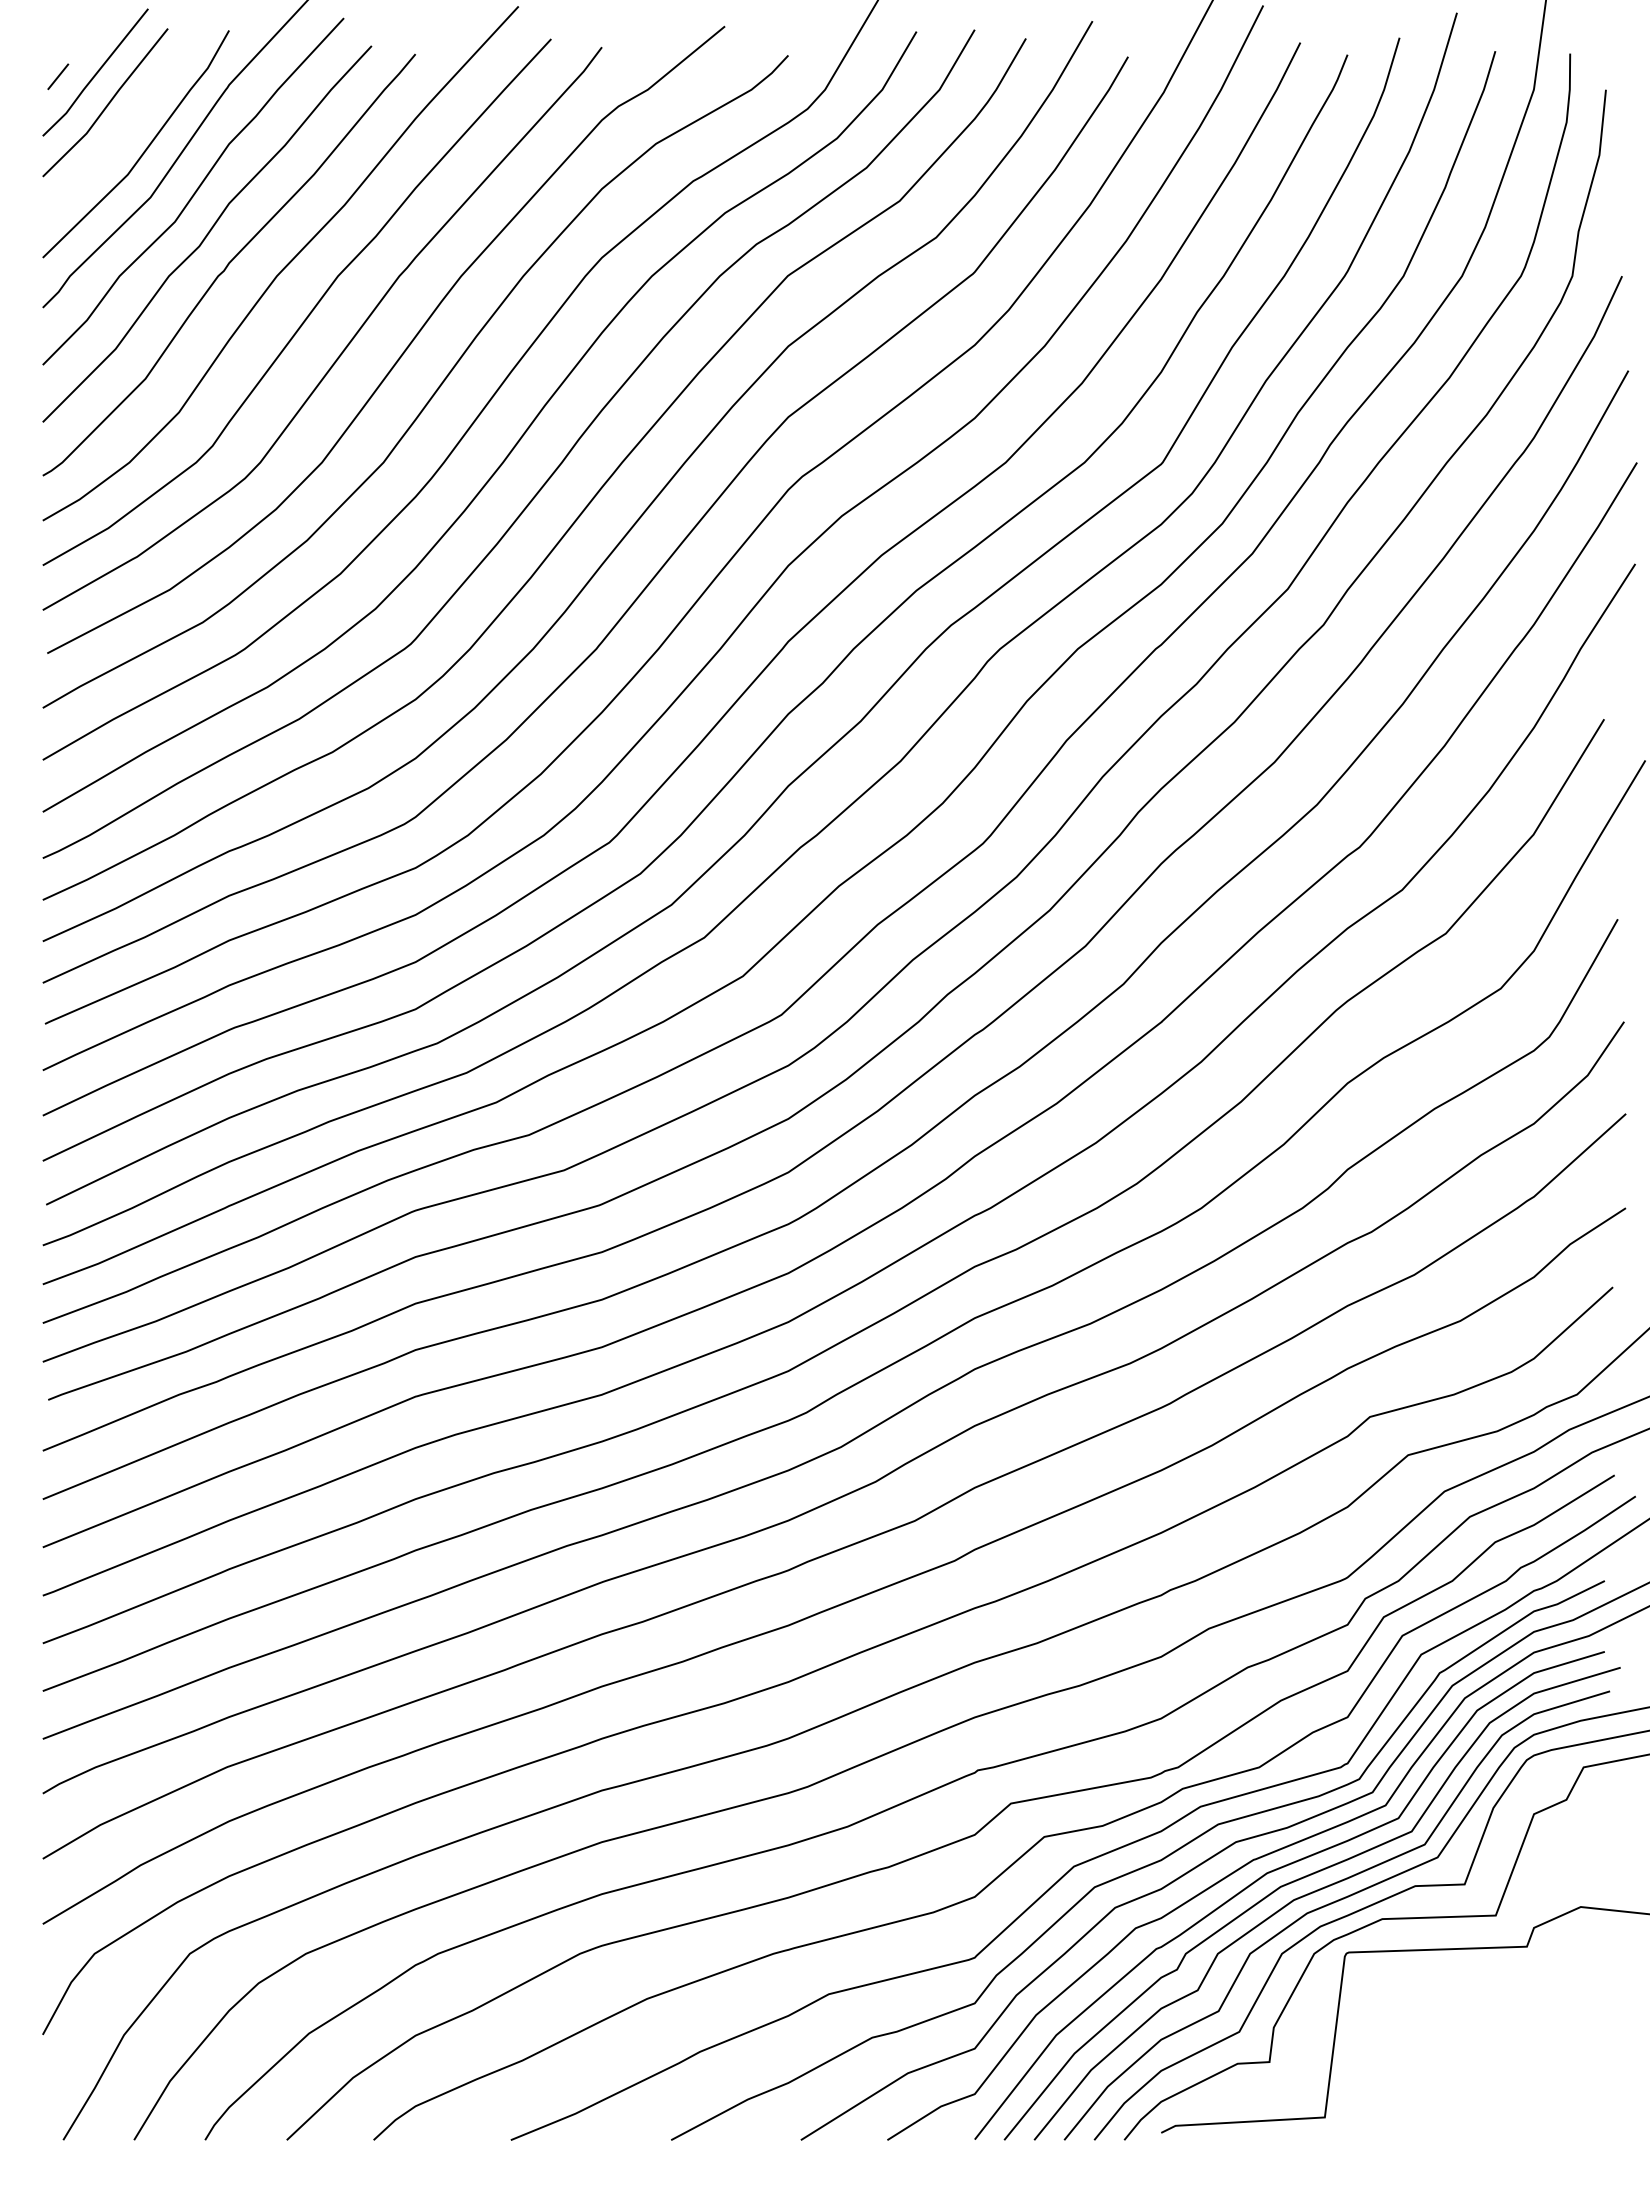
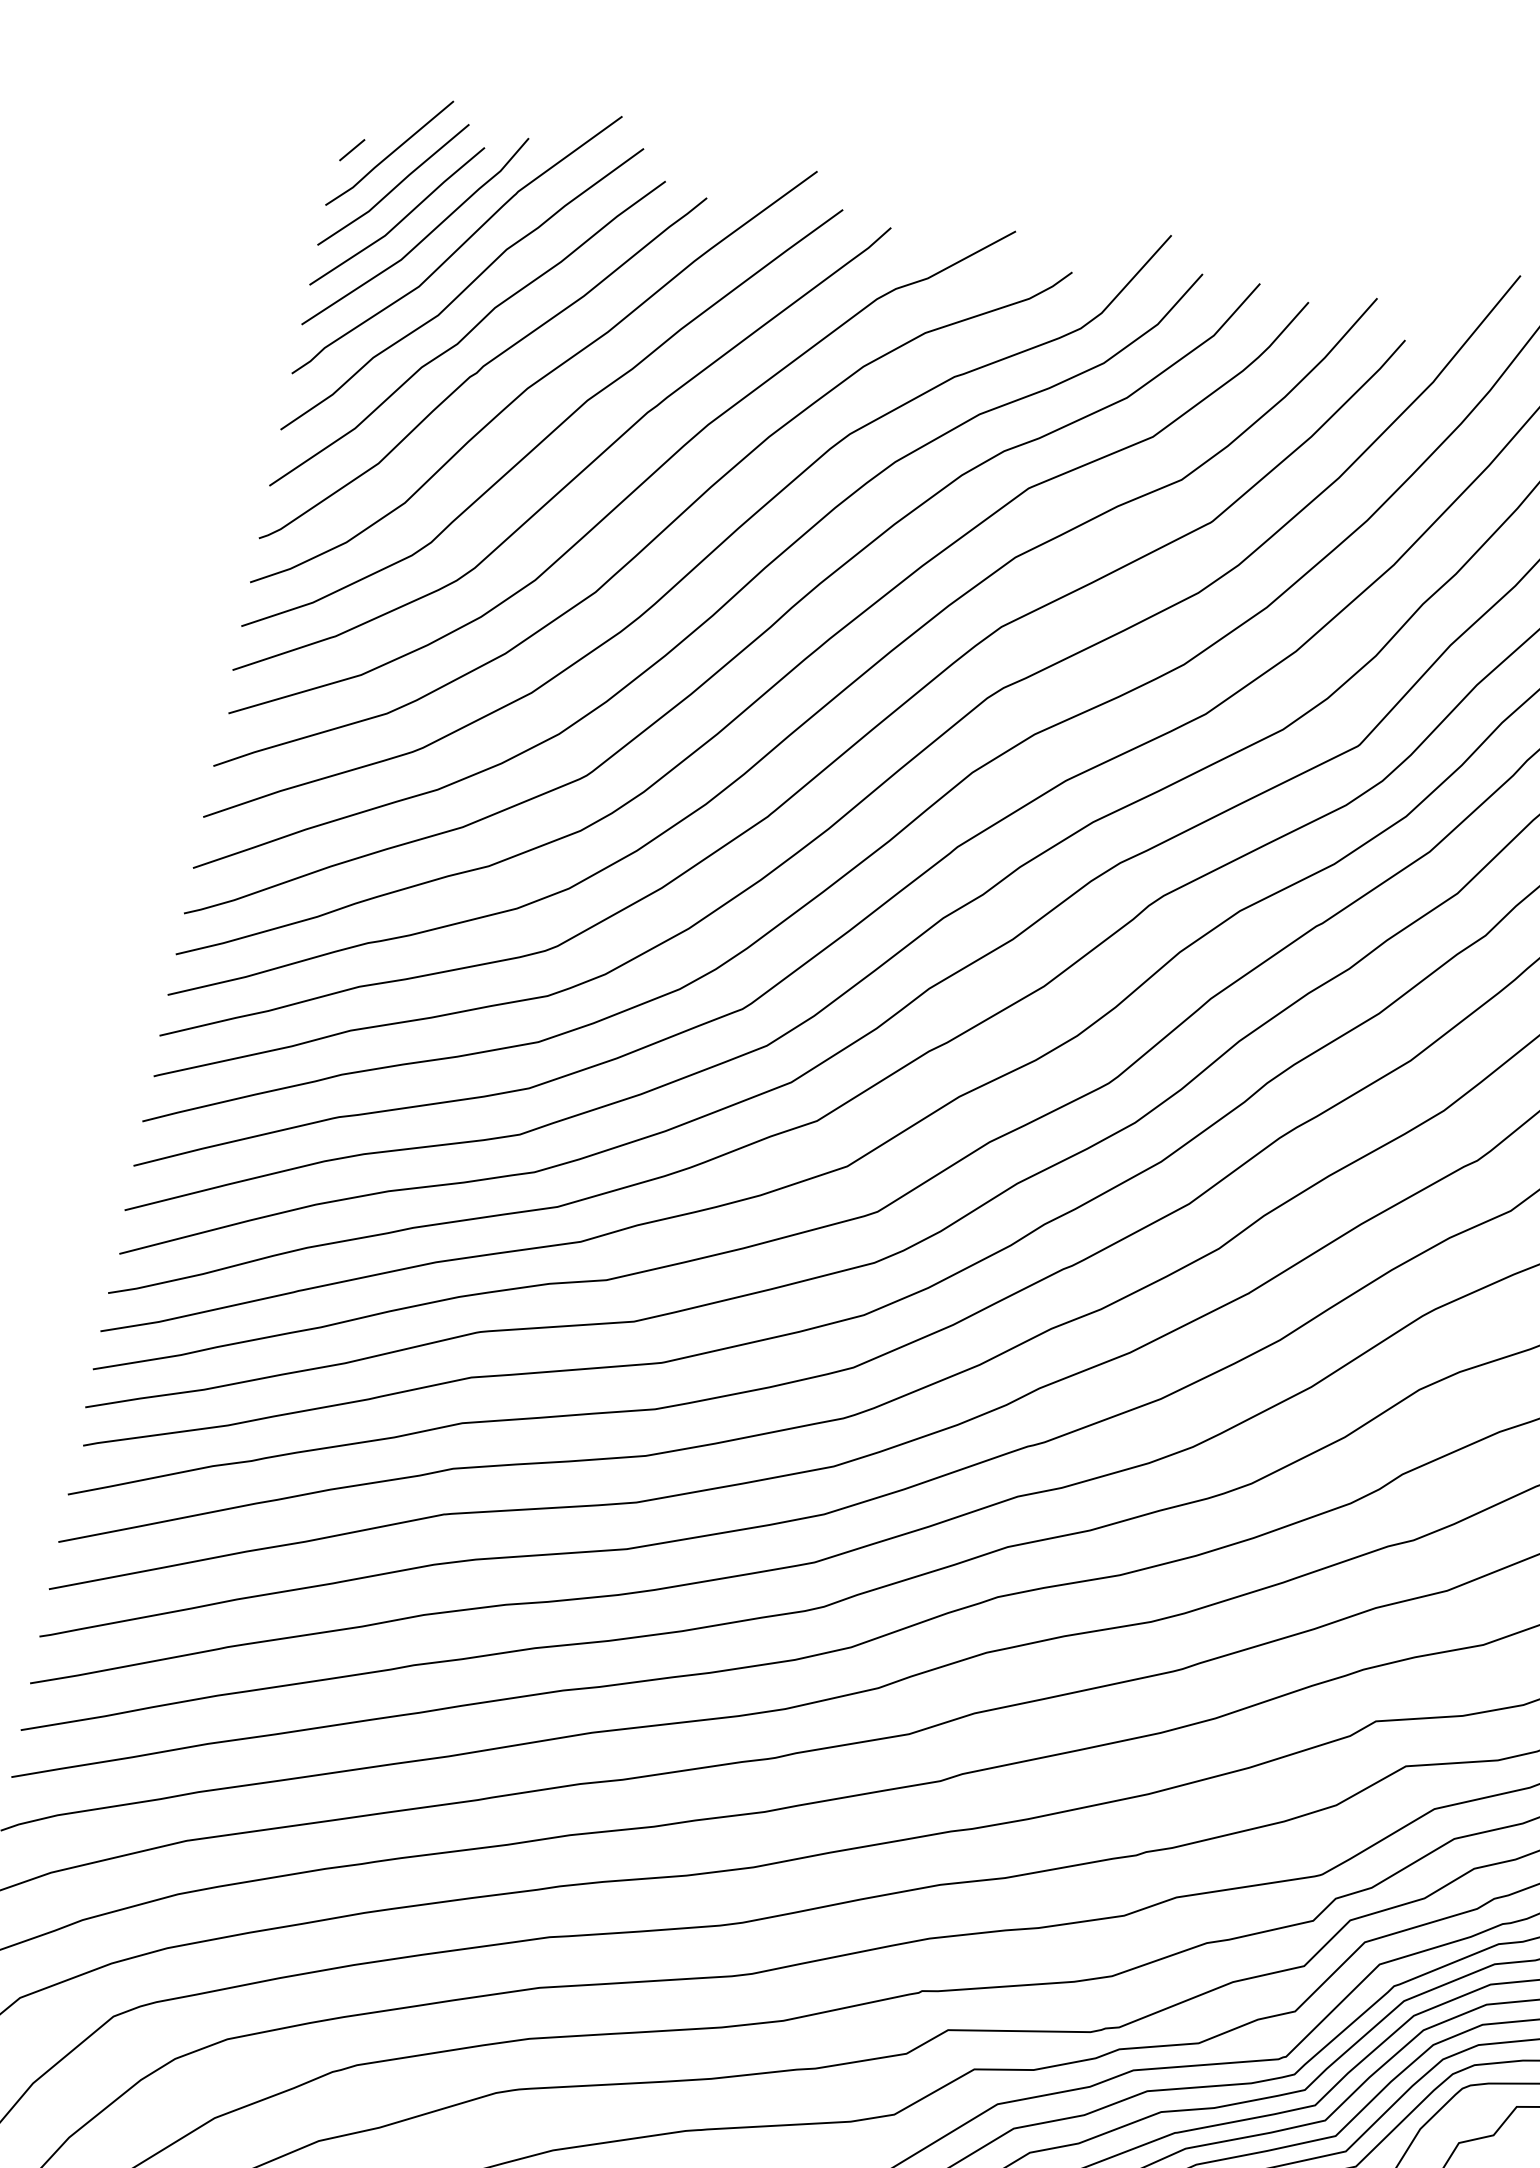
line: (119, 135) -> (400, 219), added

